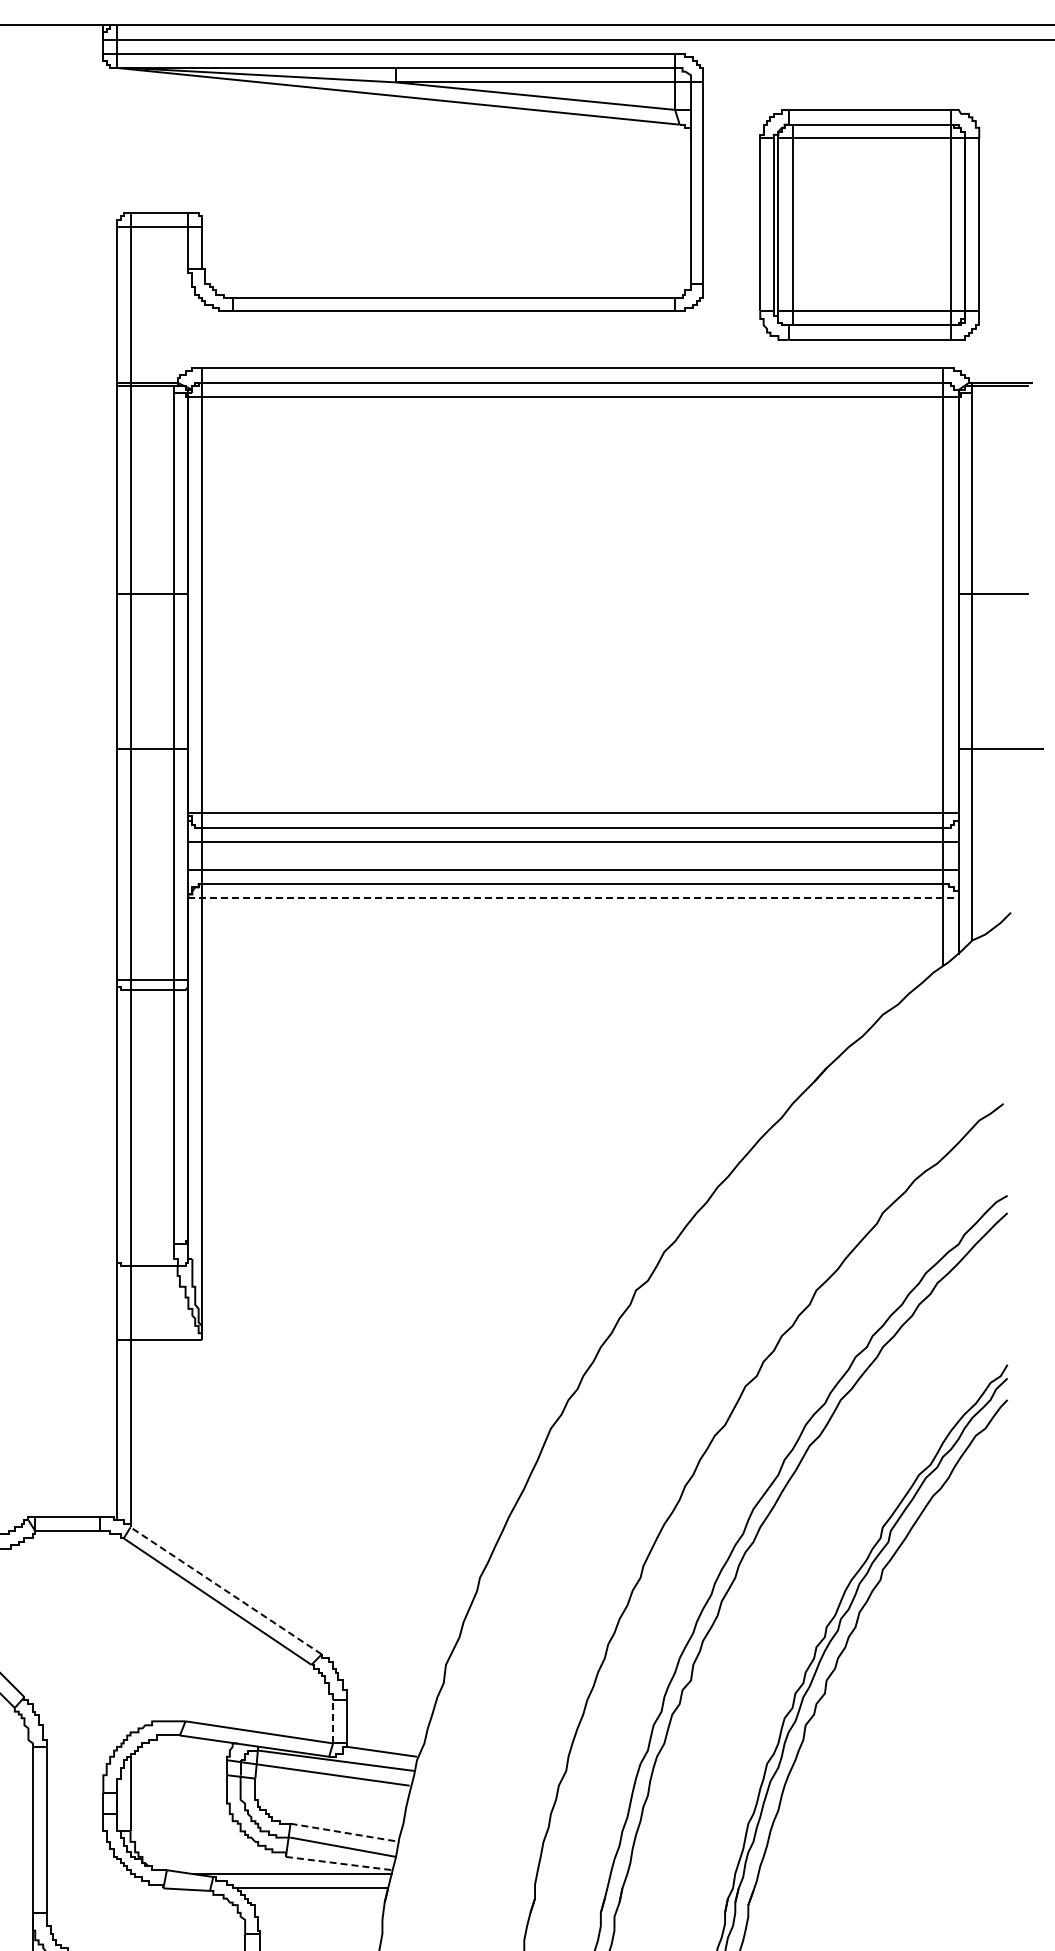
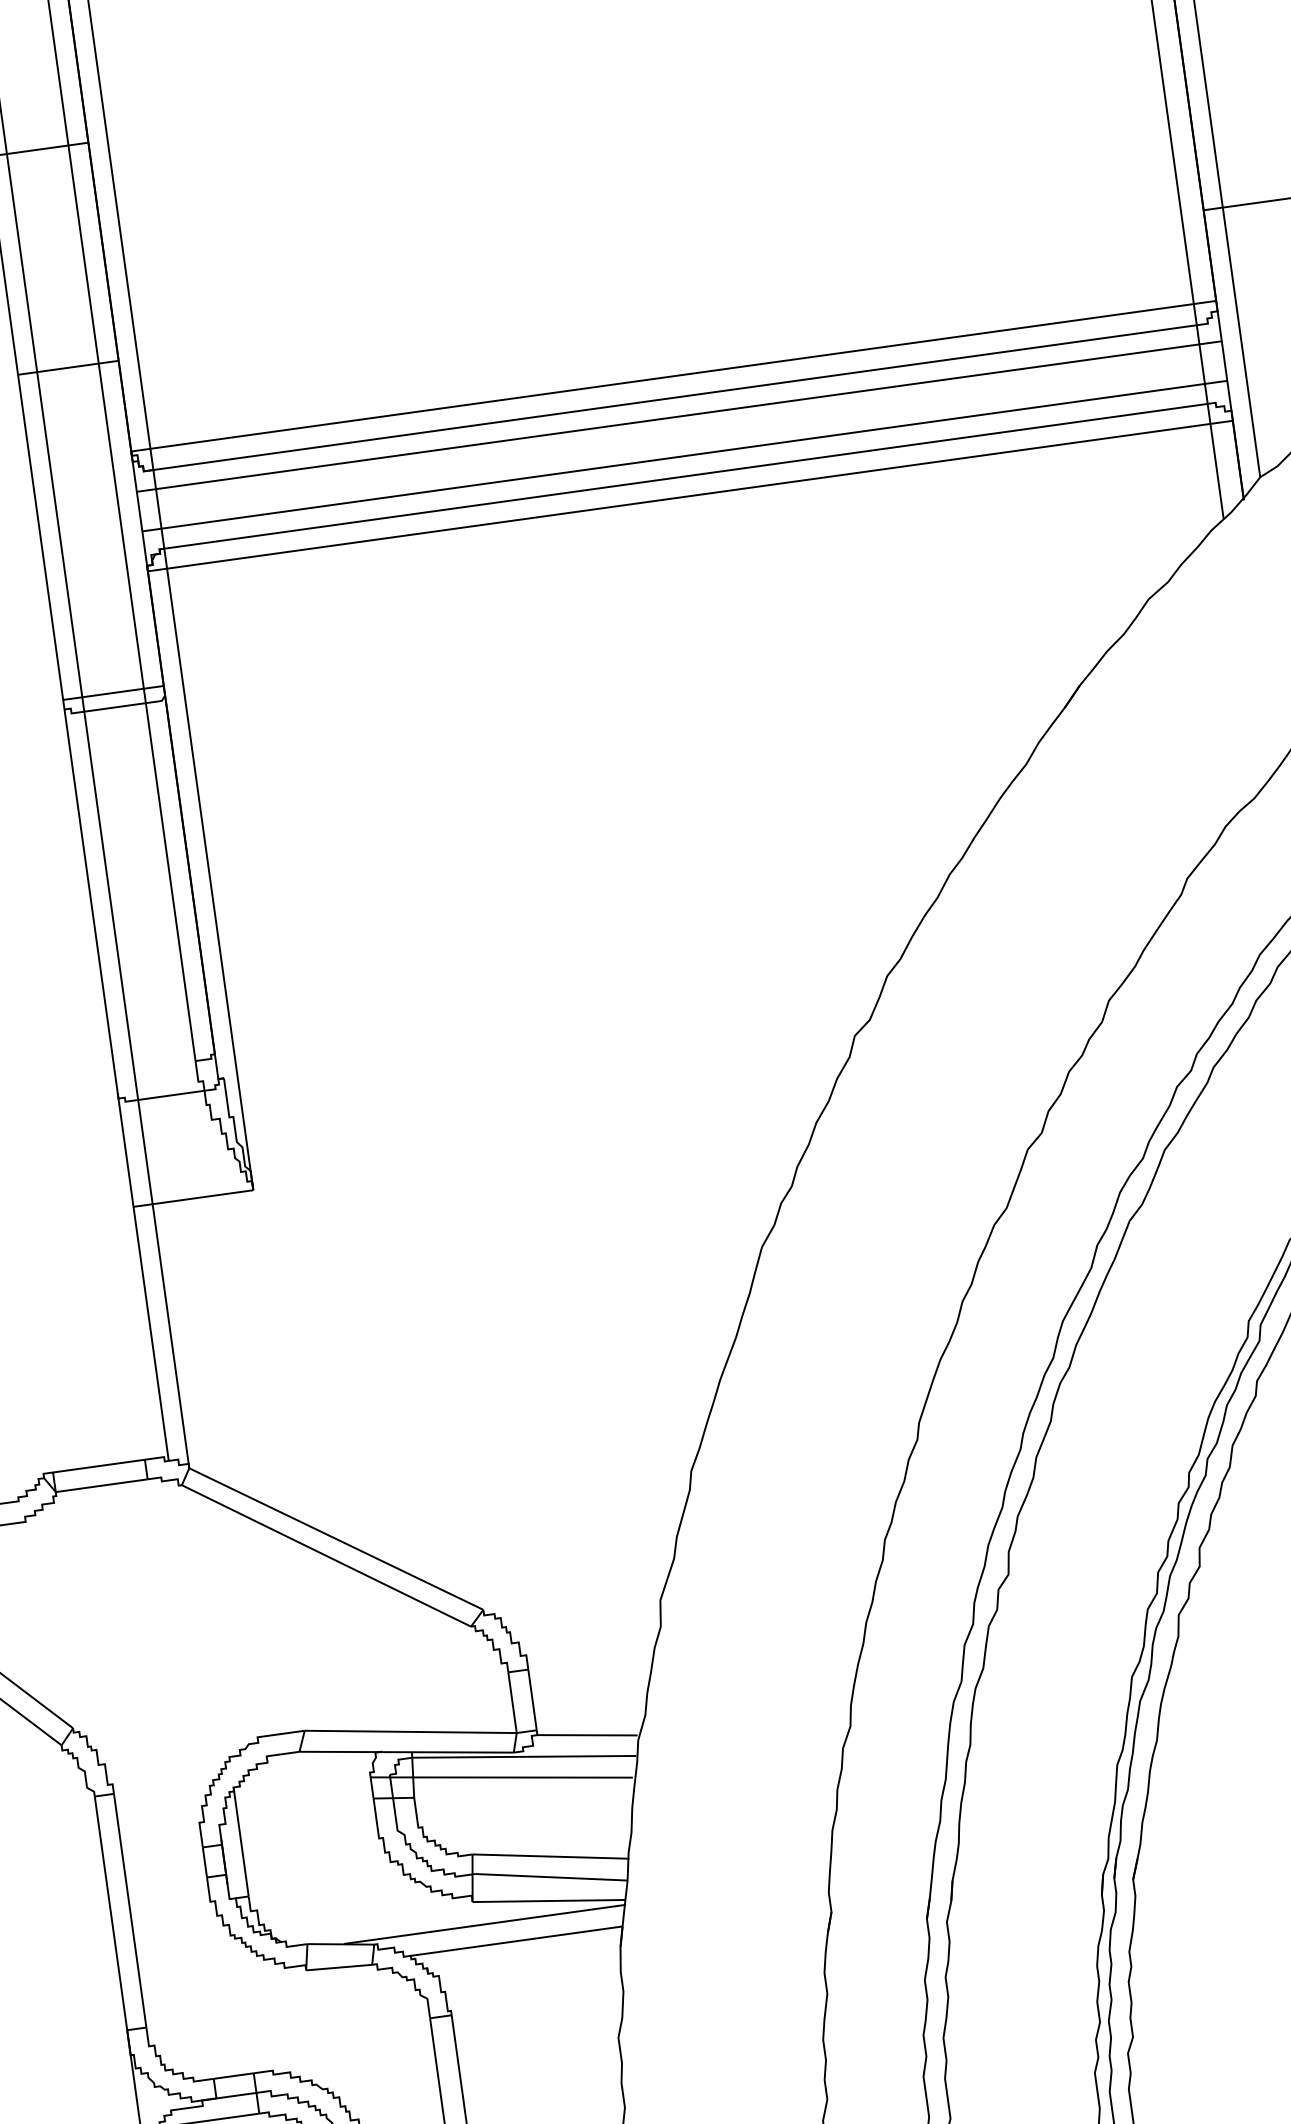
line: (574, 898) -> (691, 495), dashed -> solid
line: (226, 1590) -> (336, 1538), dashed -> solid
line: (333, 1721) -> (513, 1702), dashed -> solid
line: (345, 1832) -> (551, 1856), dashed -> solid
line: (339, 1863) -> (549, 1900), dashed -> solid

